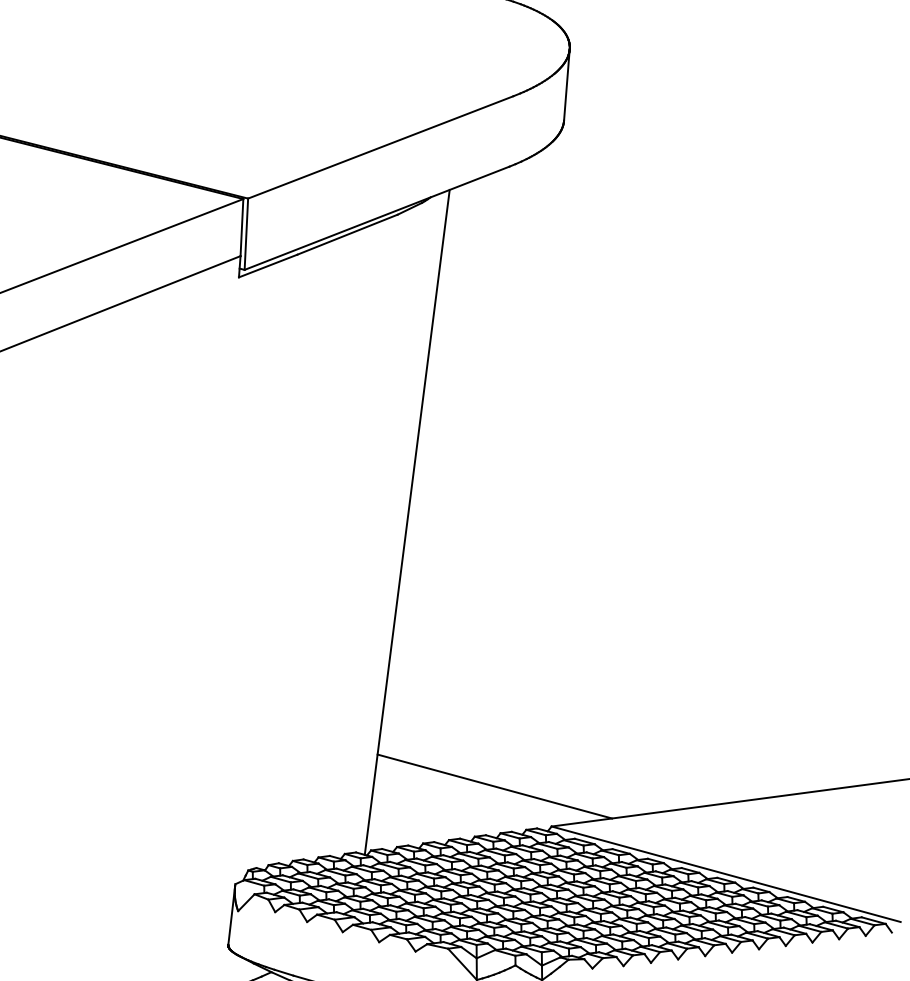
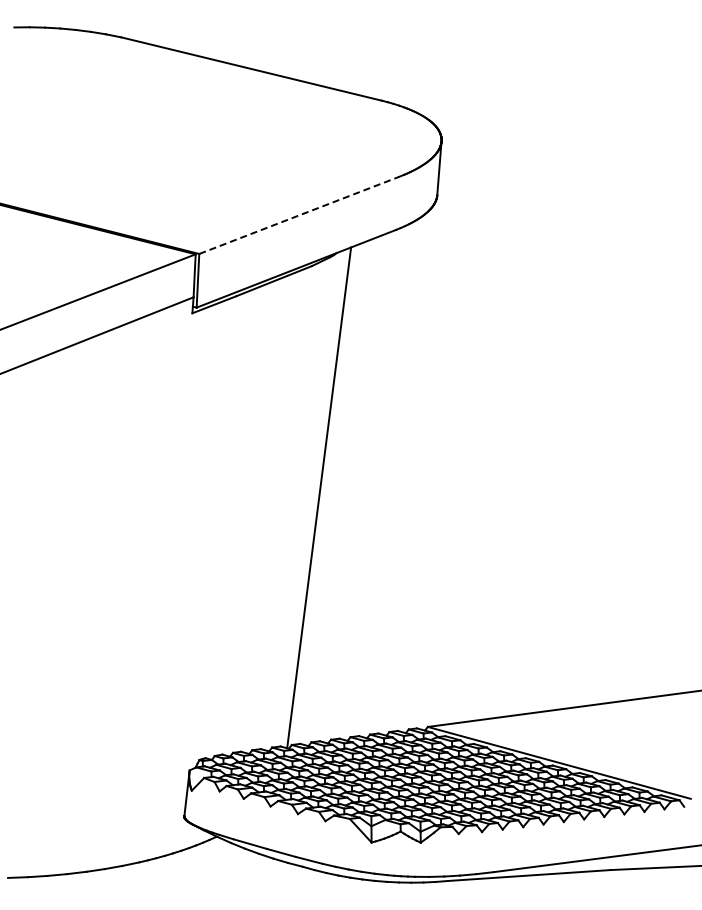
line: (381, 147) -> (299, 215), solid -> dashed
line: (494, 786) -> (384, 696), removed

